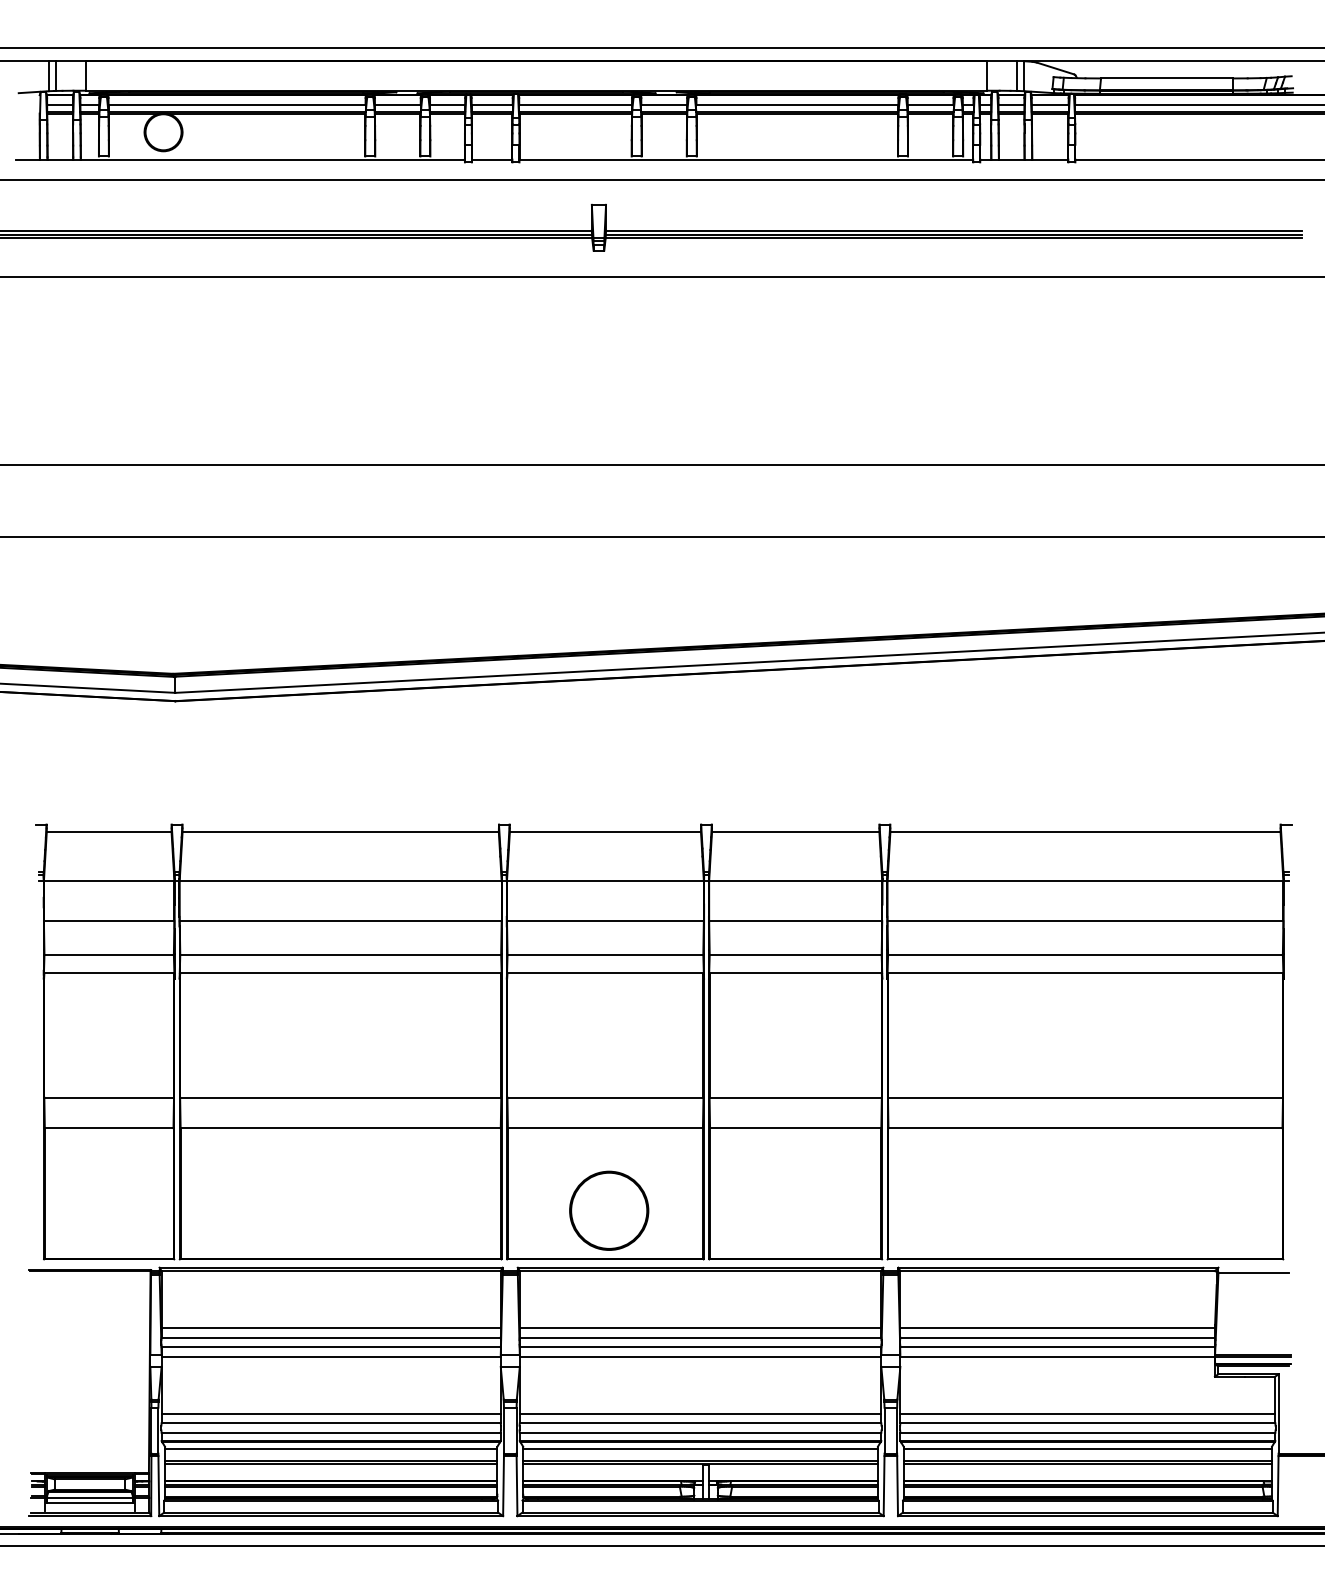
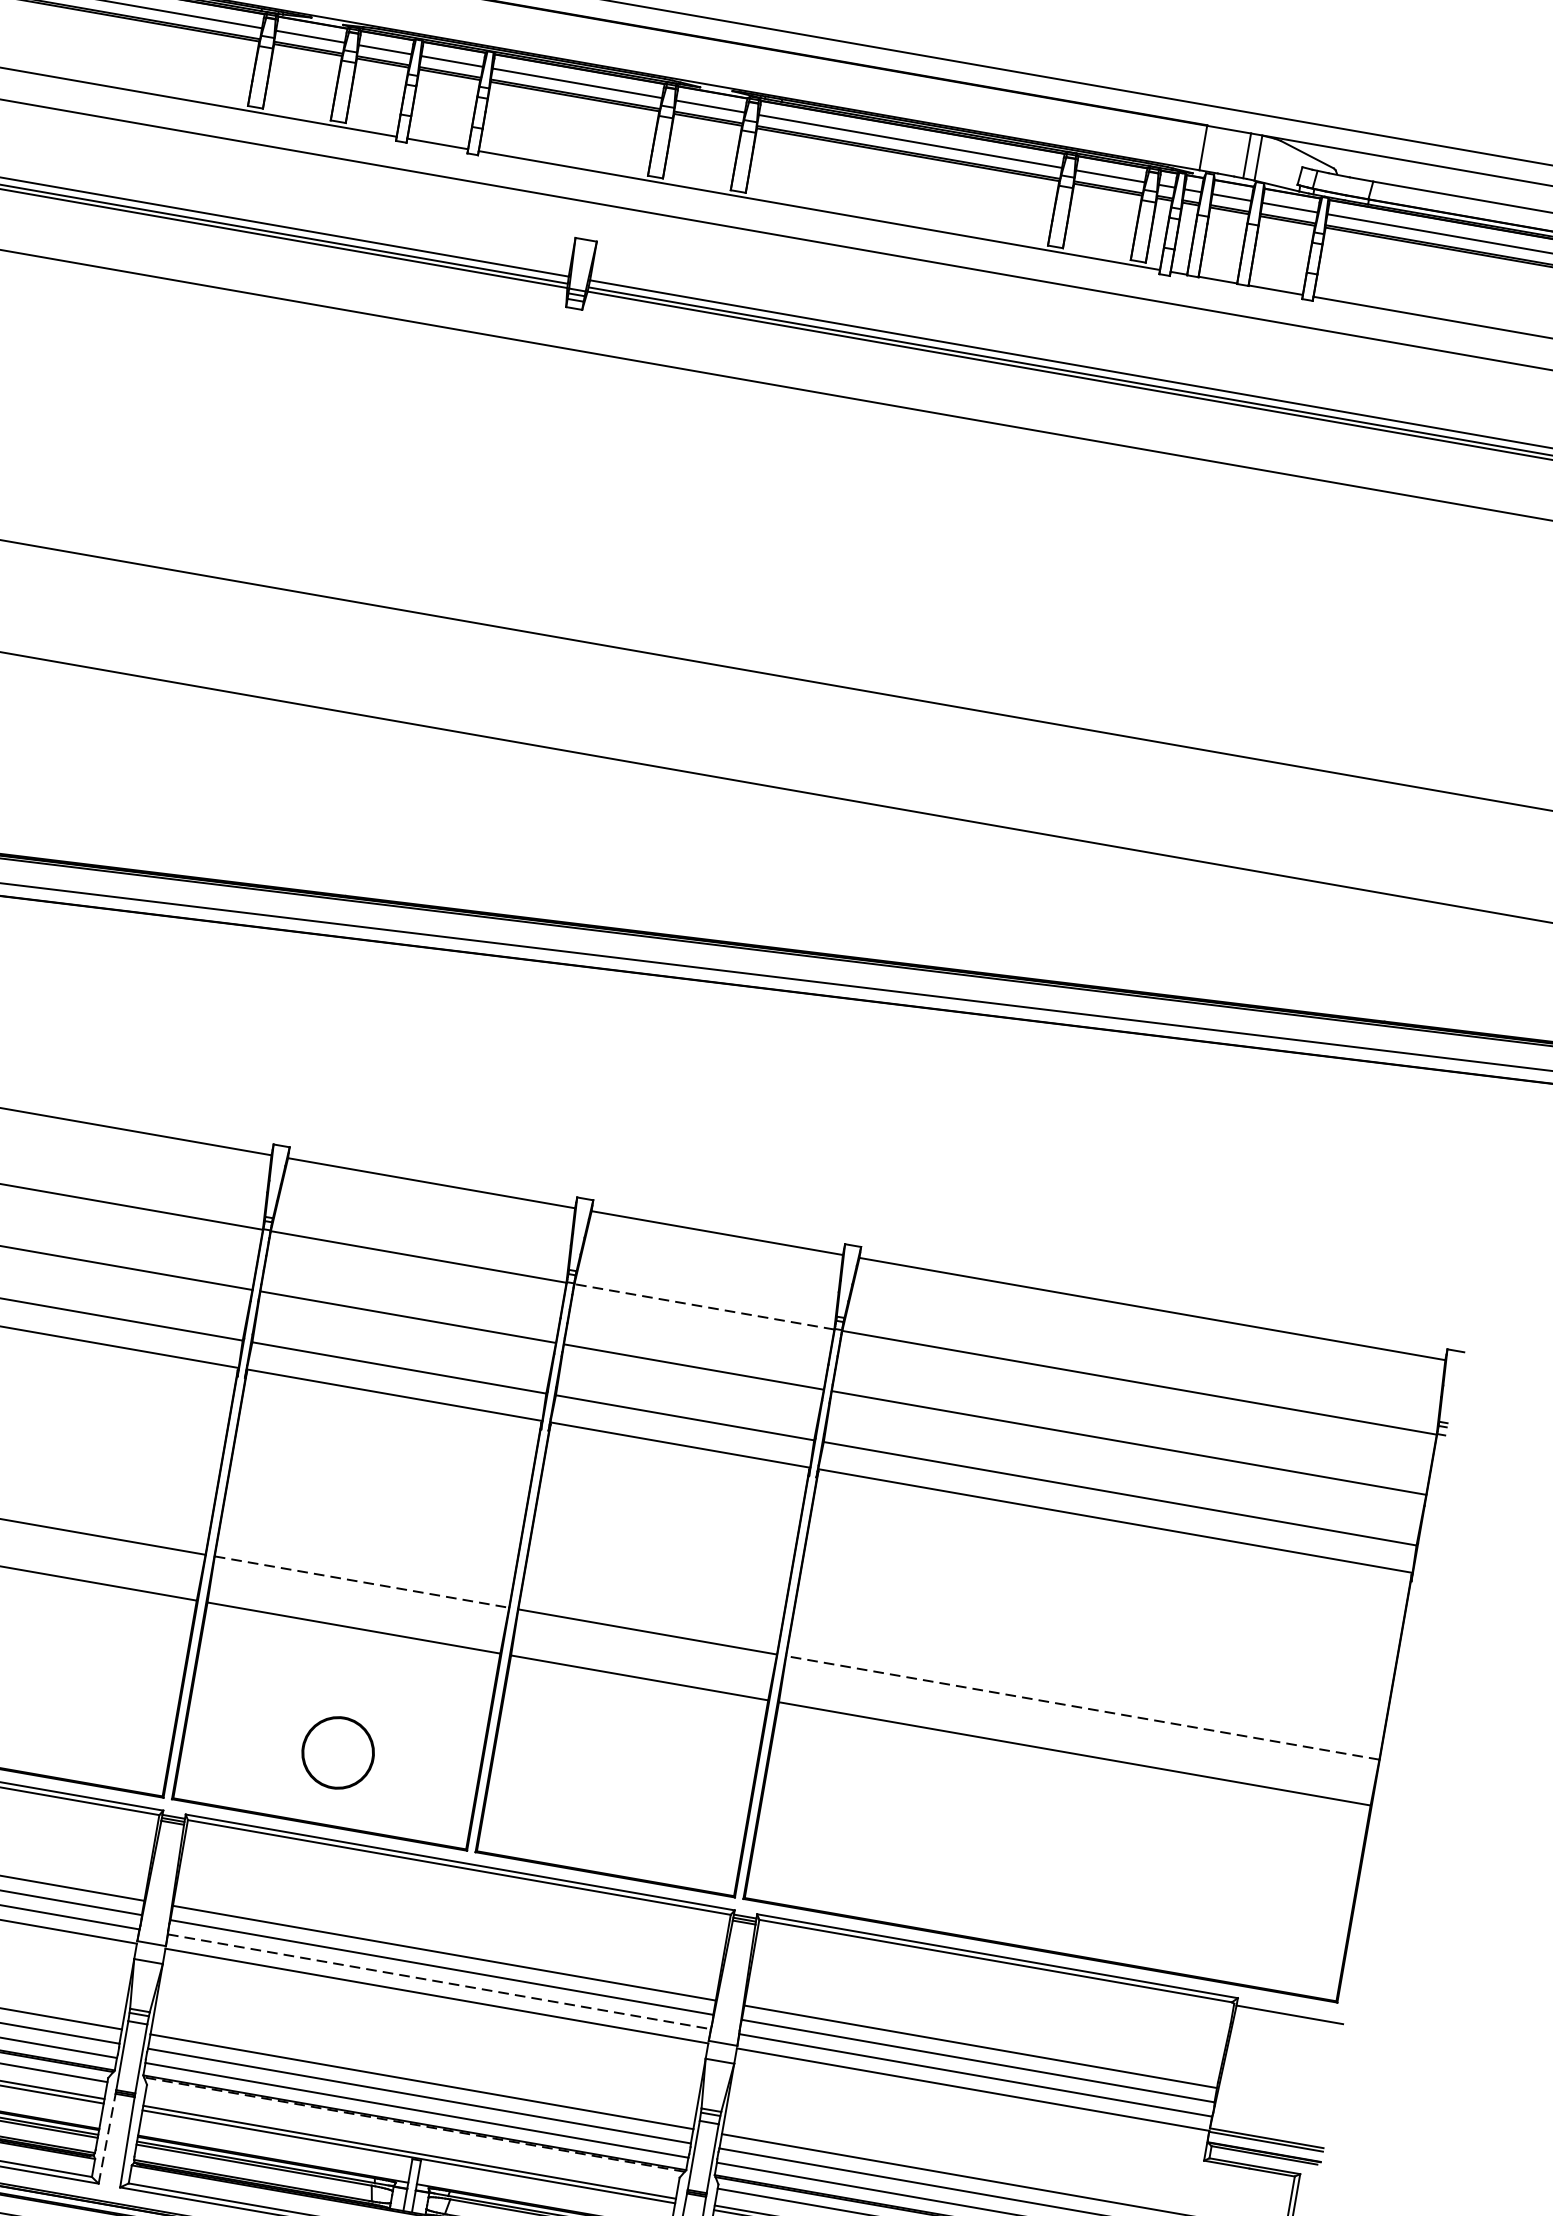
line: (795, 881) -> (704, 1307), solid -> dashed
line: (605, 1097) -> (362, 1581), solid -> dashed
line: (1085, 1097) -> (1082, 1707), solid -> dashed
part: (609, 1210) -> (338, 1752), size x0.6
line: (700, 1347) -> (439, 1982), solid -> dashed
line: (700, 1442) -> (414, 2124), solid -> dashed
line: (700, 1449) -> (412, 2135), removed
line: (503, 1486) -> (106, 2139), solid -> dashed

